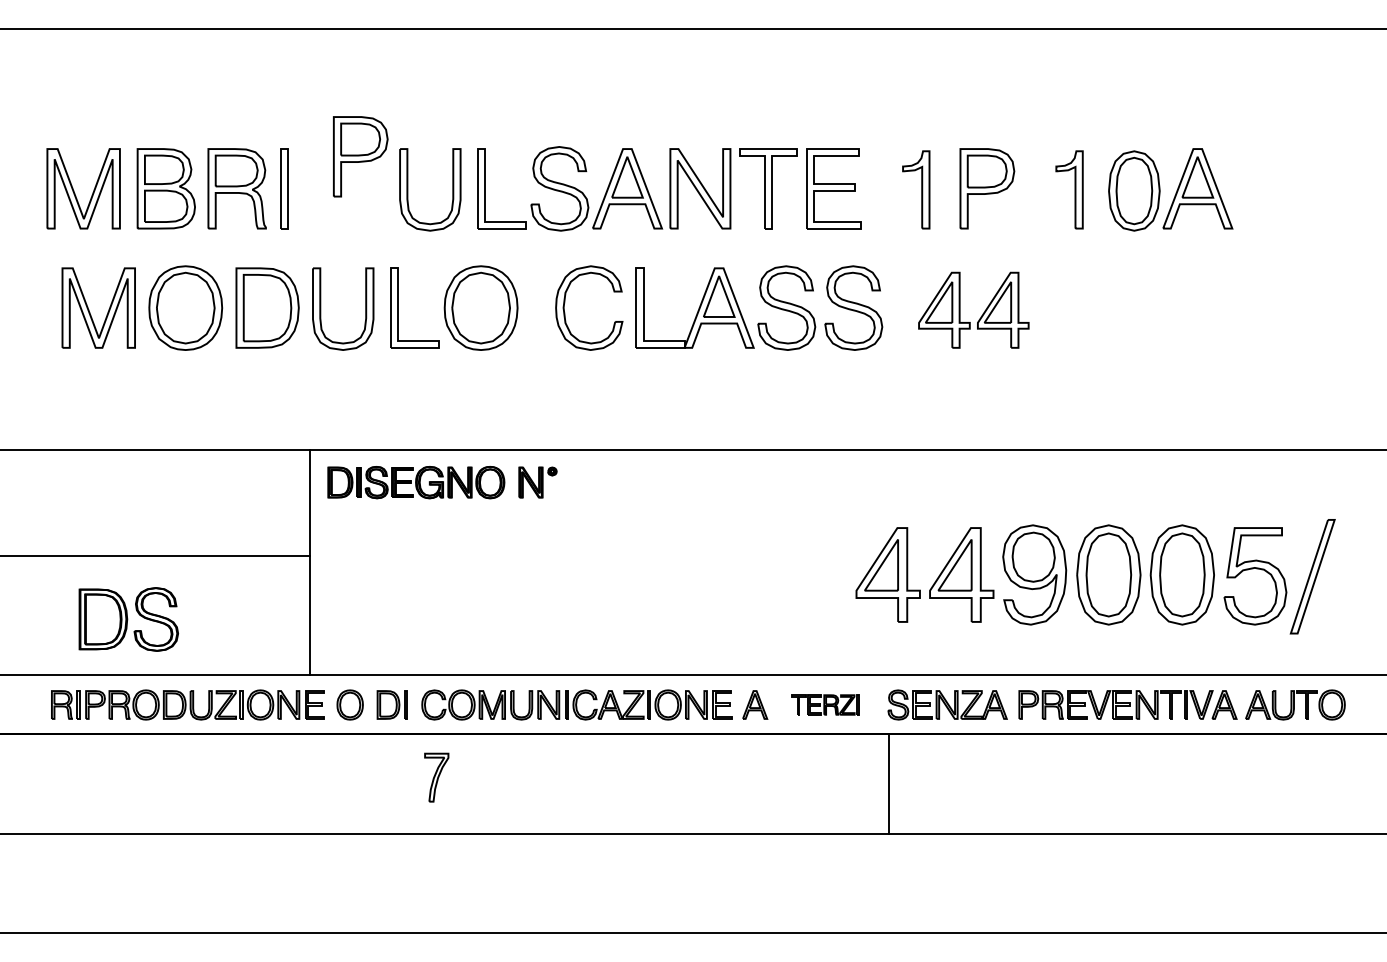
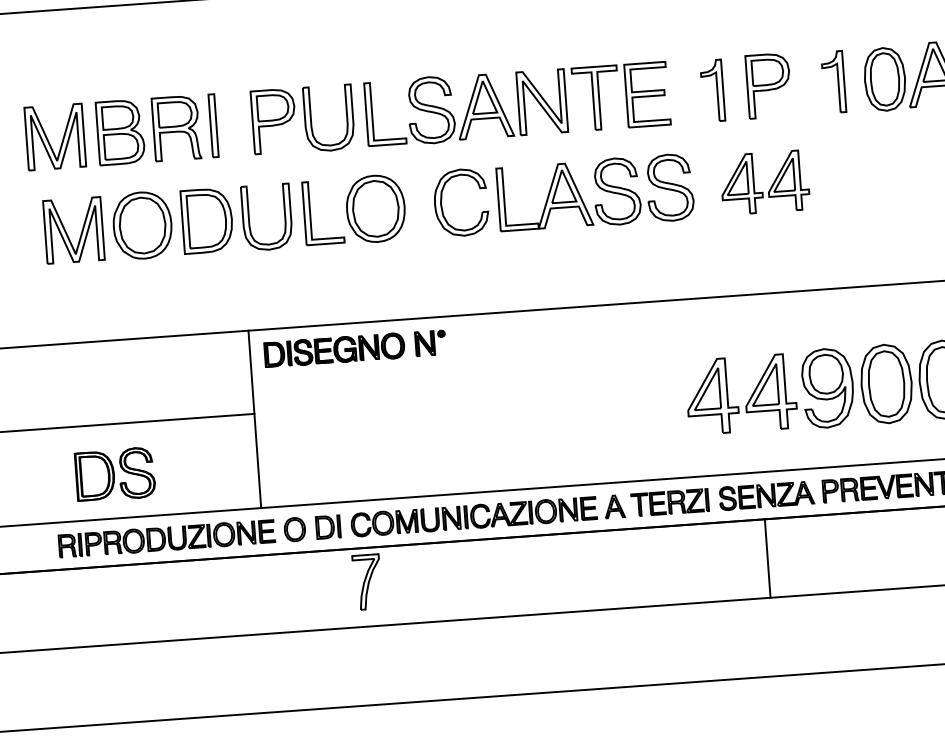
part: (360, 156) -> (273, 121), moved
part: (825, 704) -> (670, 502), size x1.43
part: (436, 777) -> (367, 581), size x1.43
line: (889, 783) -> (767, 558), moved

